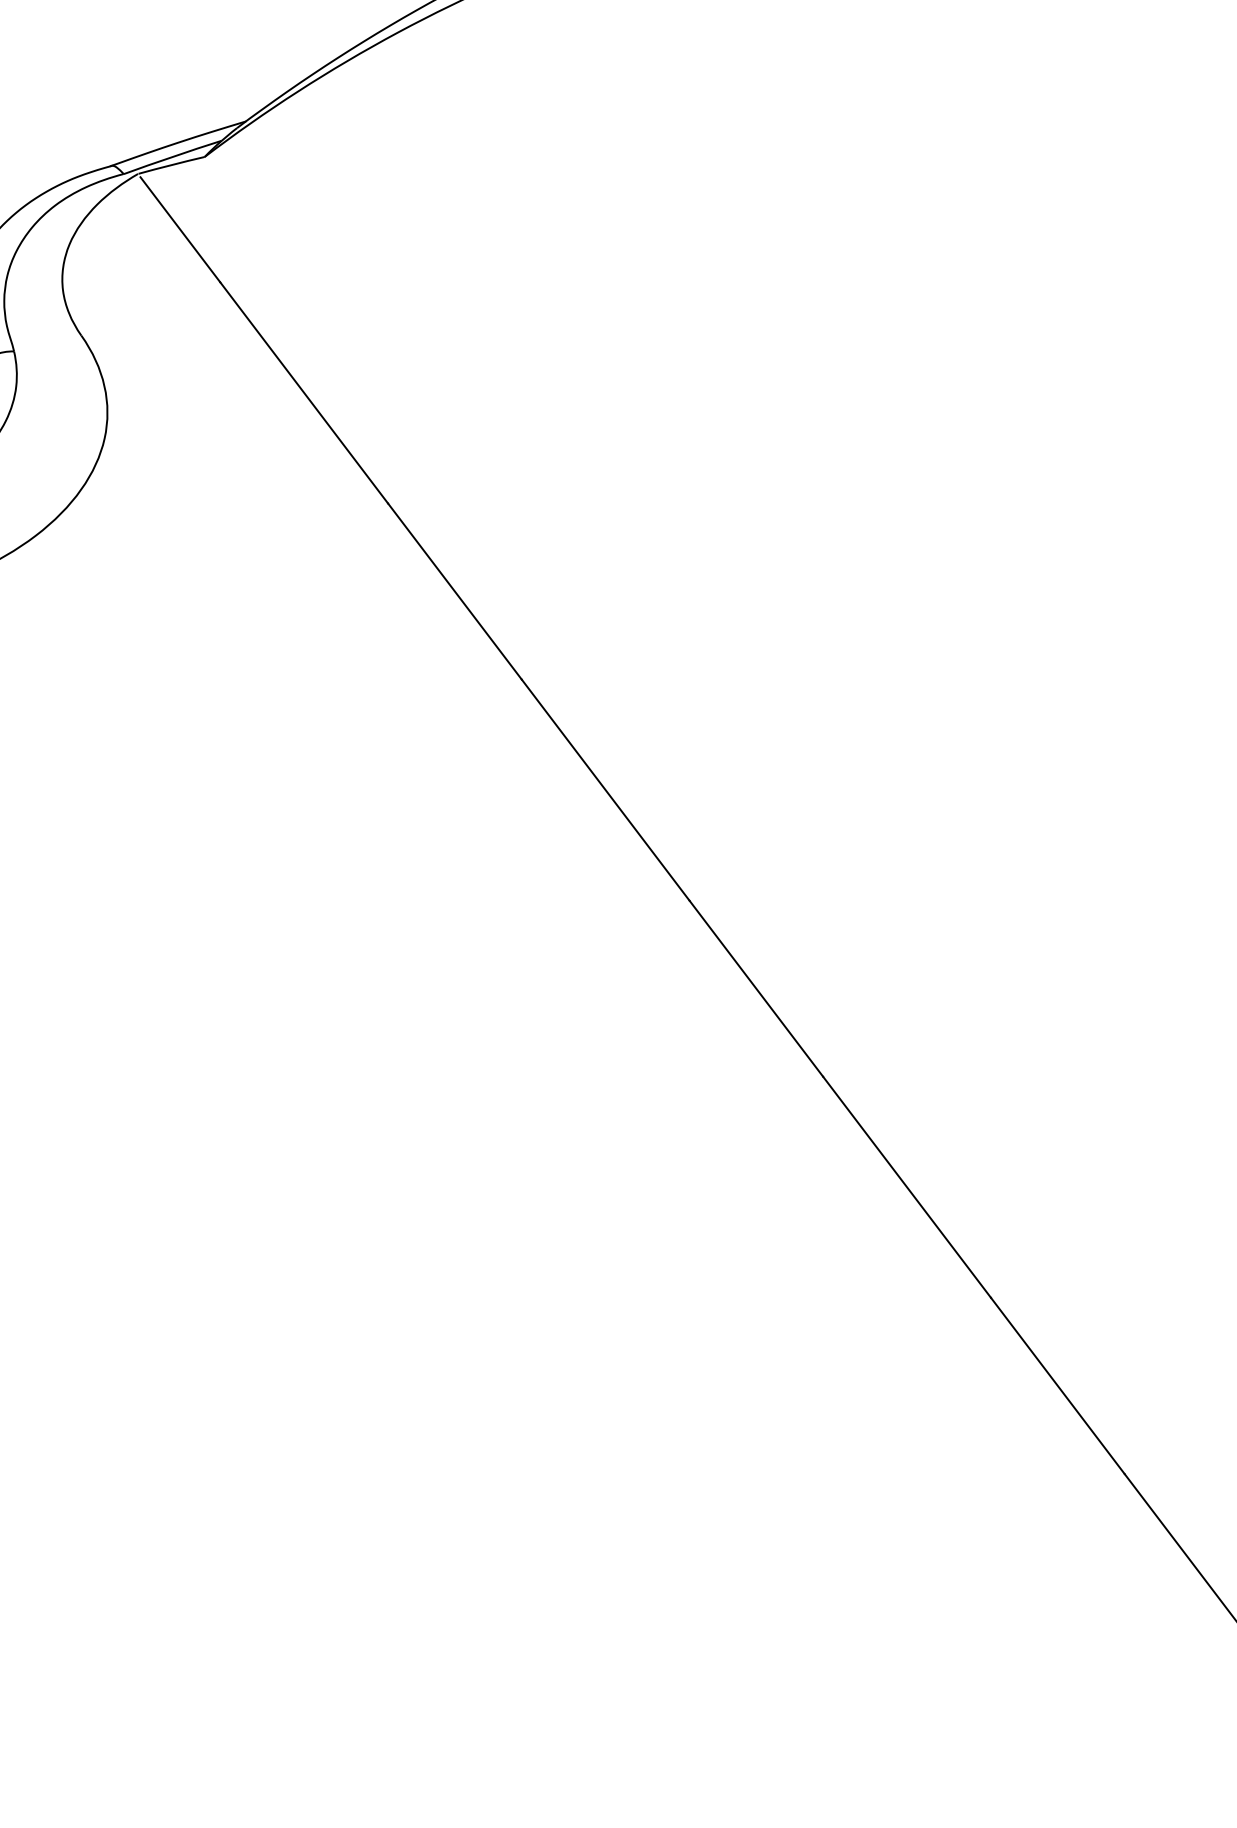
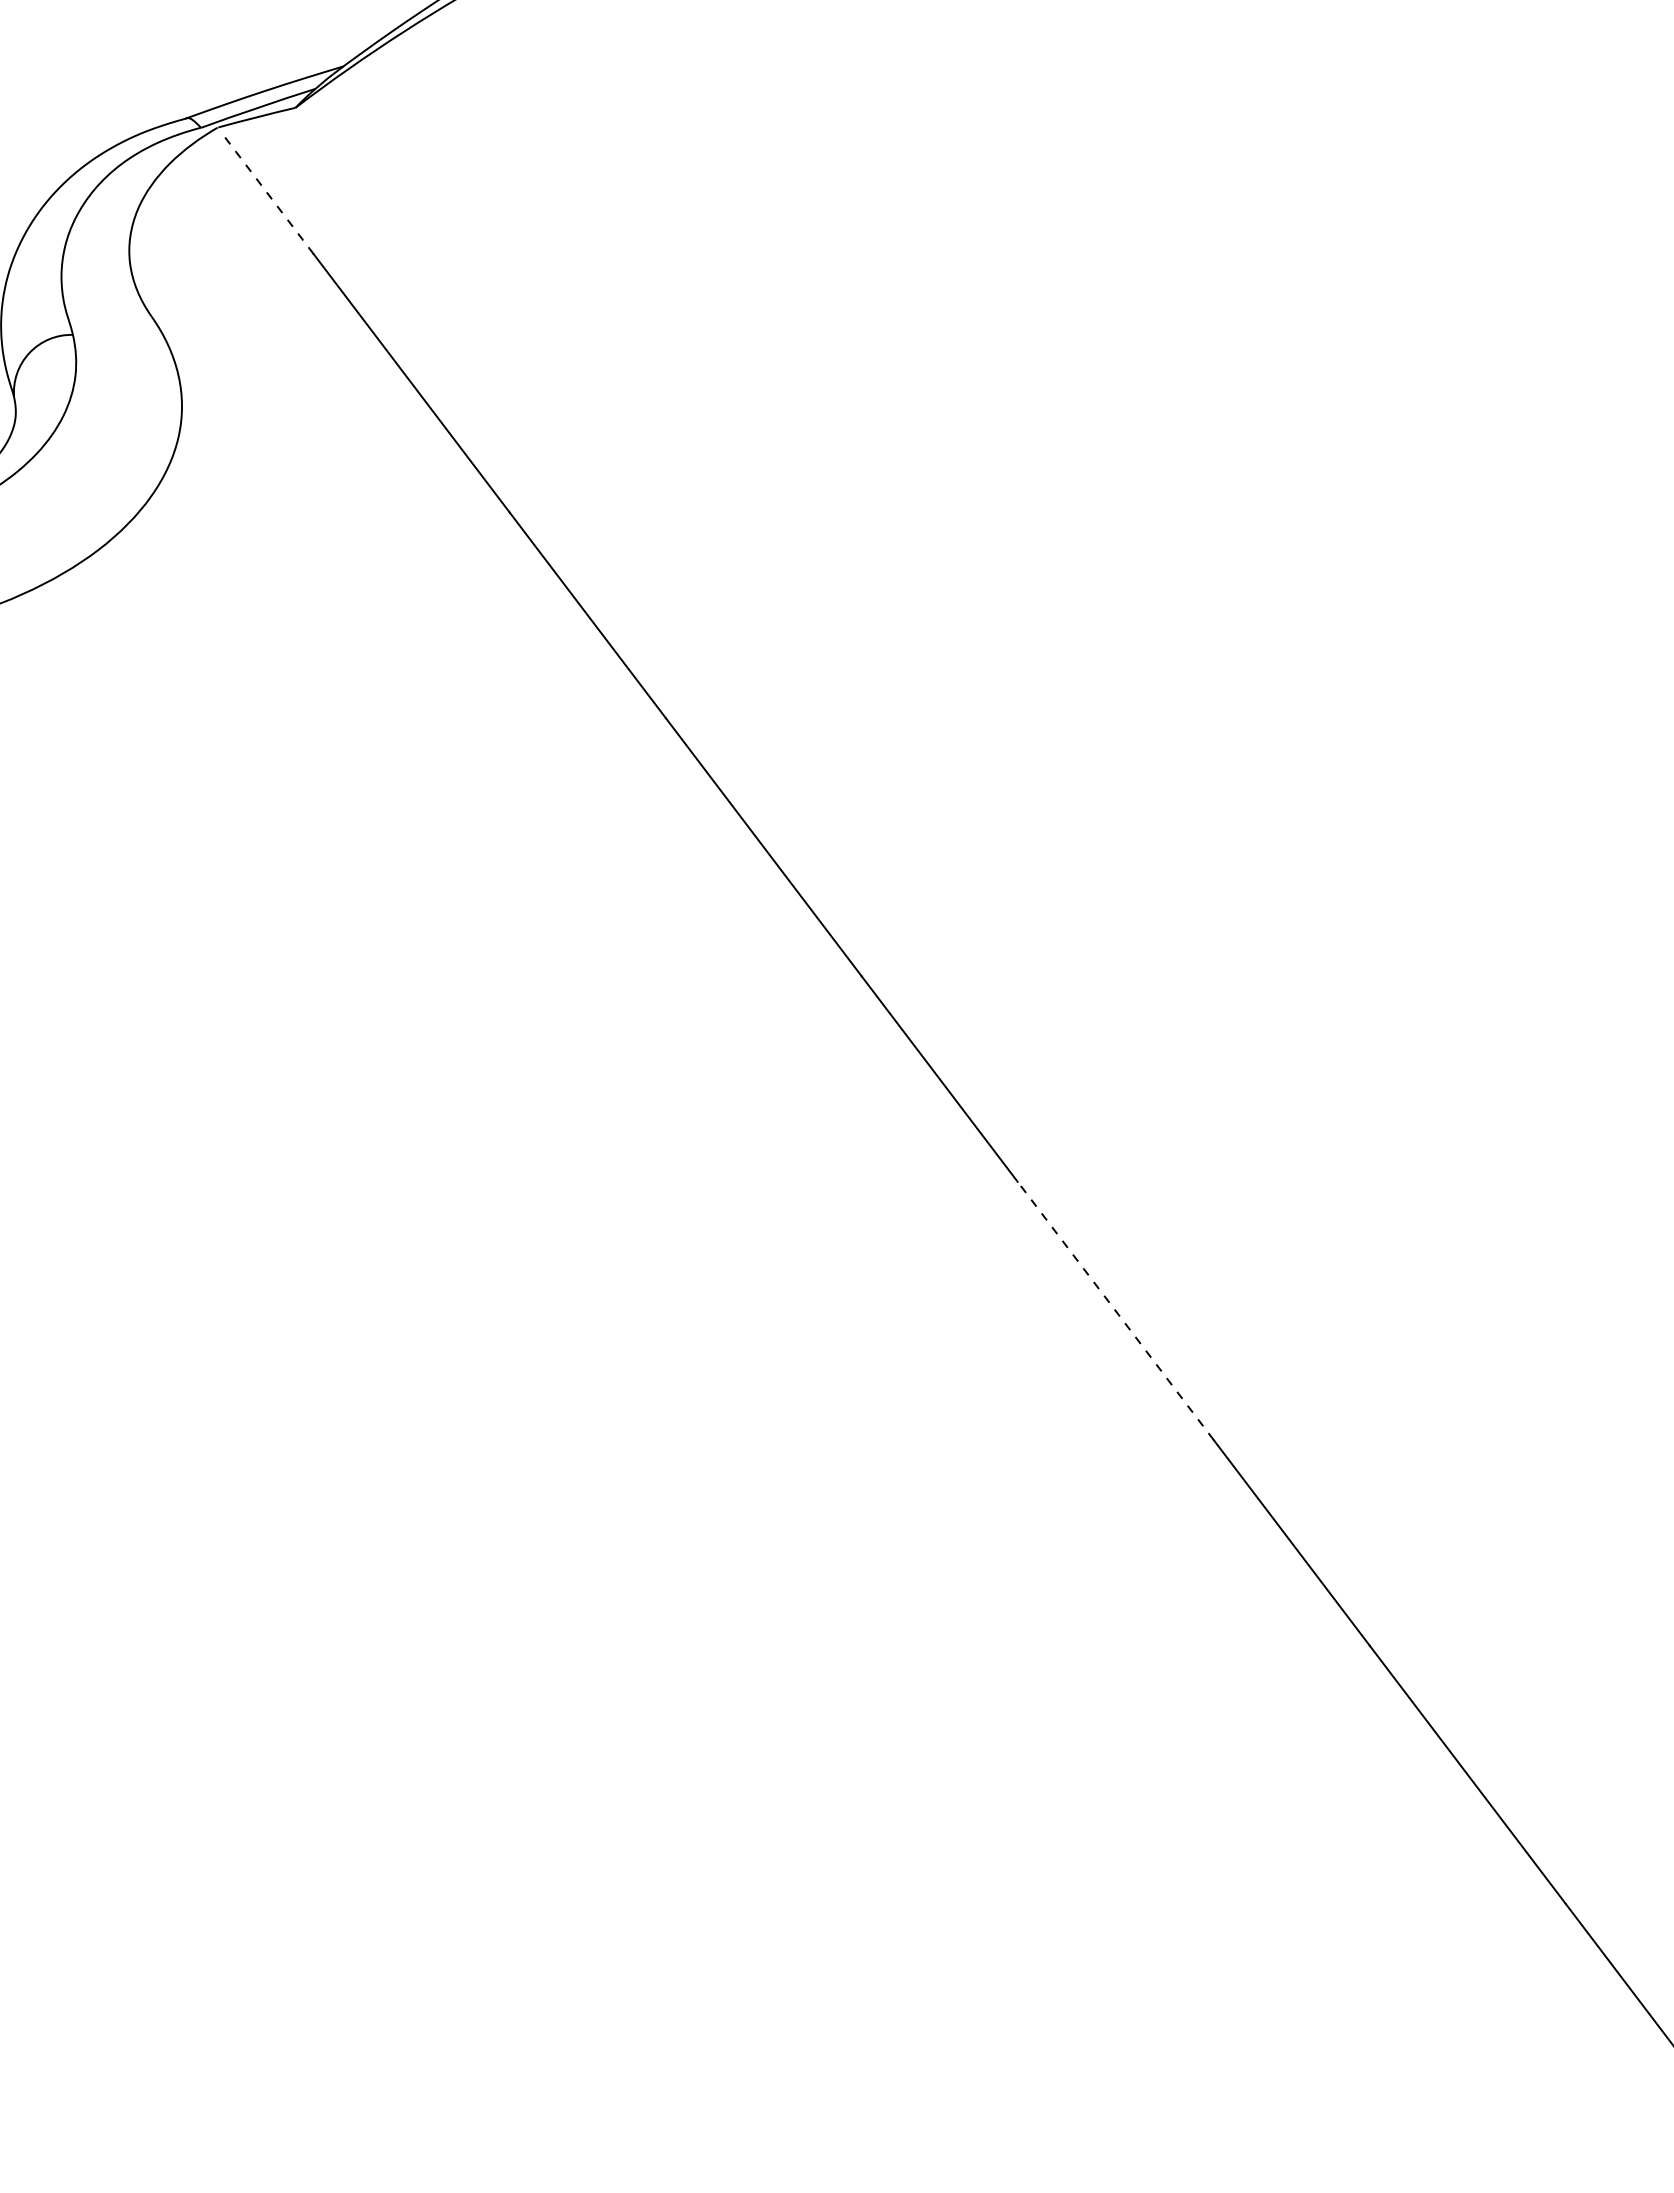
line: (179, 229) -> (266, 192), solid -> dashed
line: (906, 1186) -> (1115, 1310), solid -> dashed

